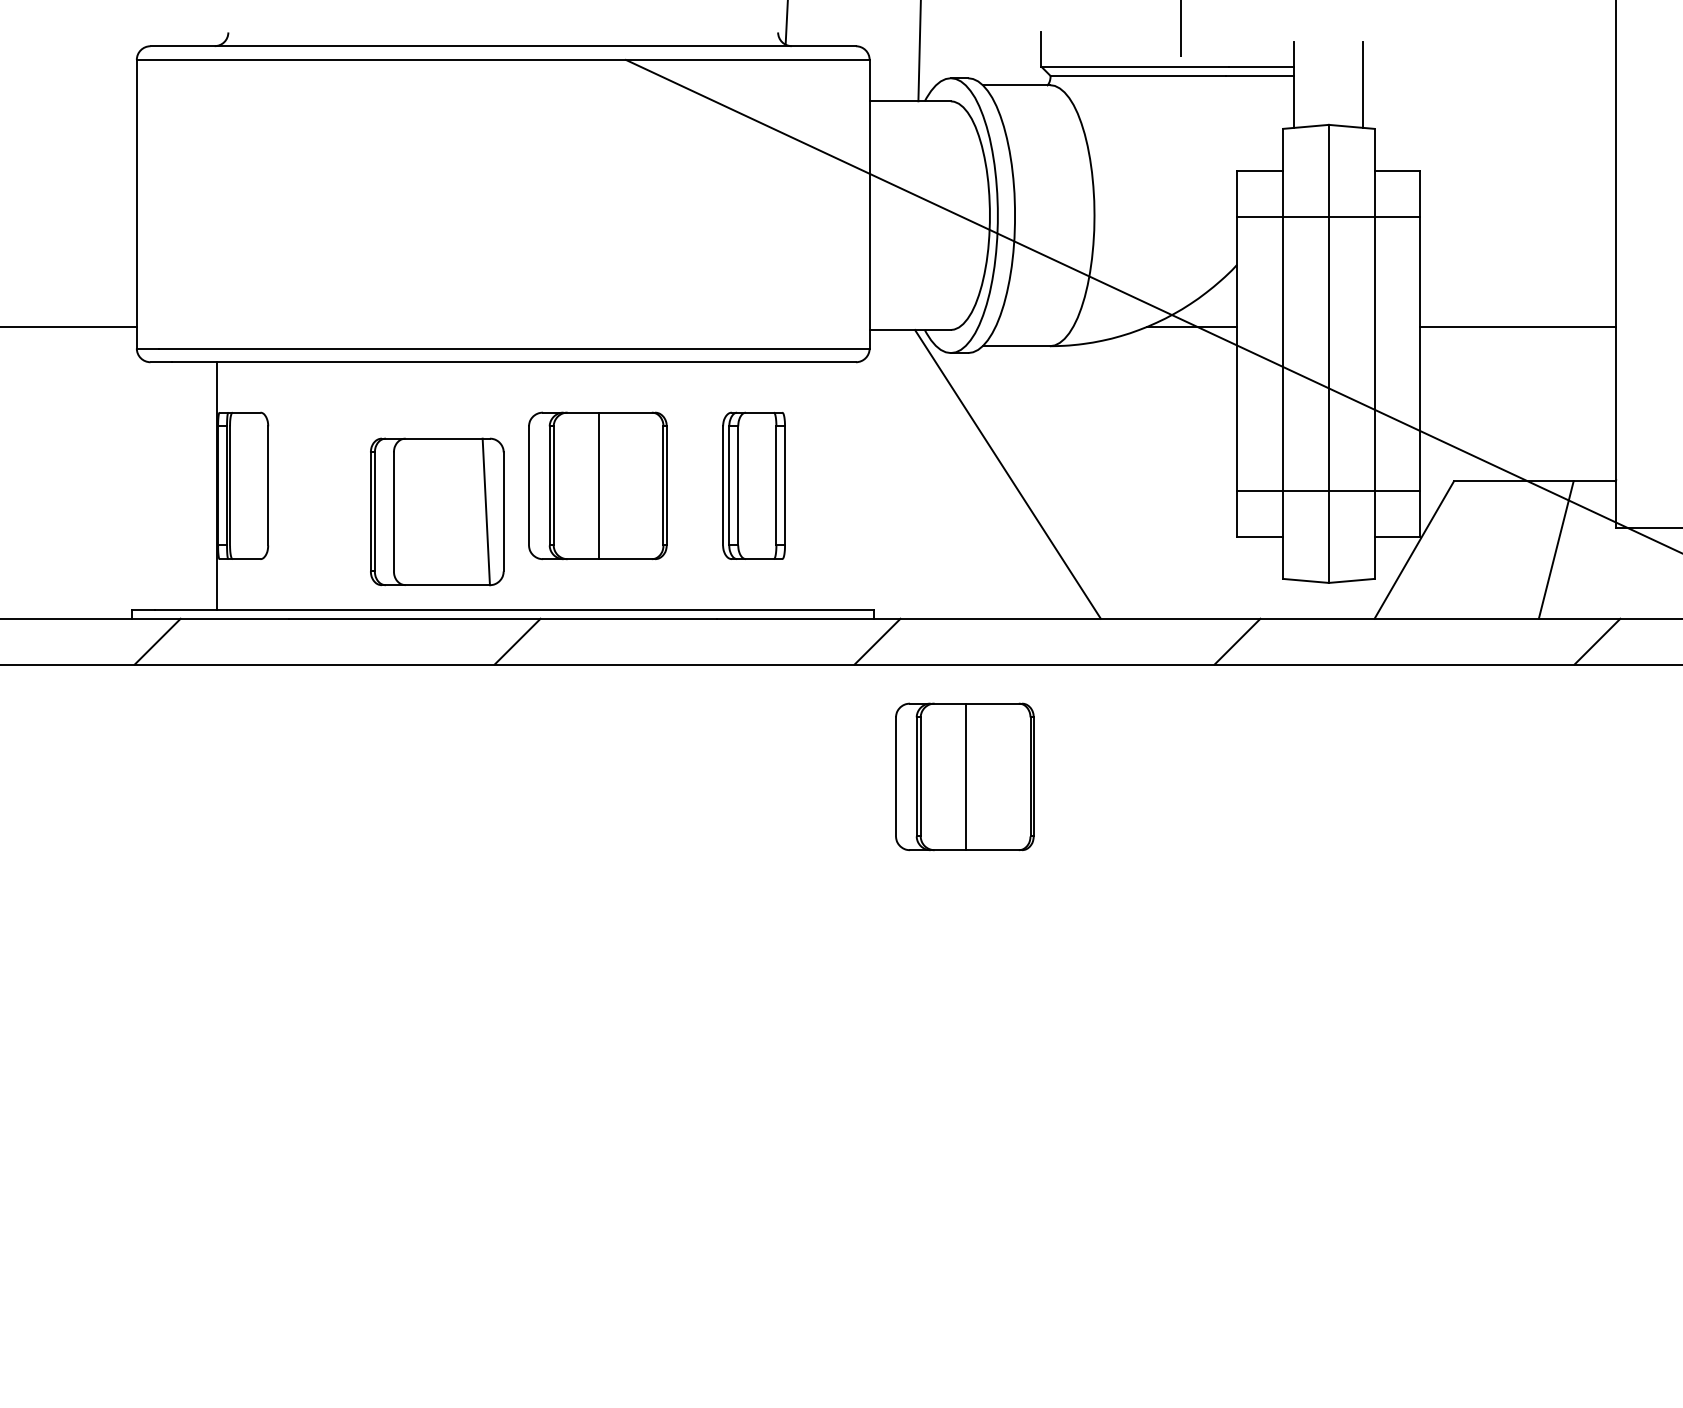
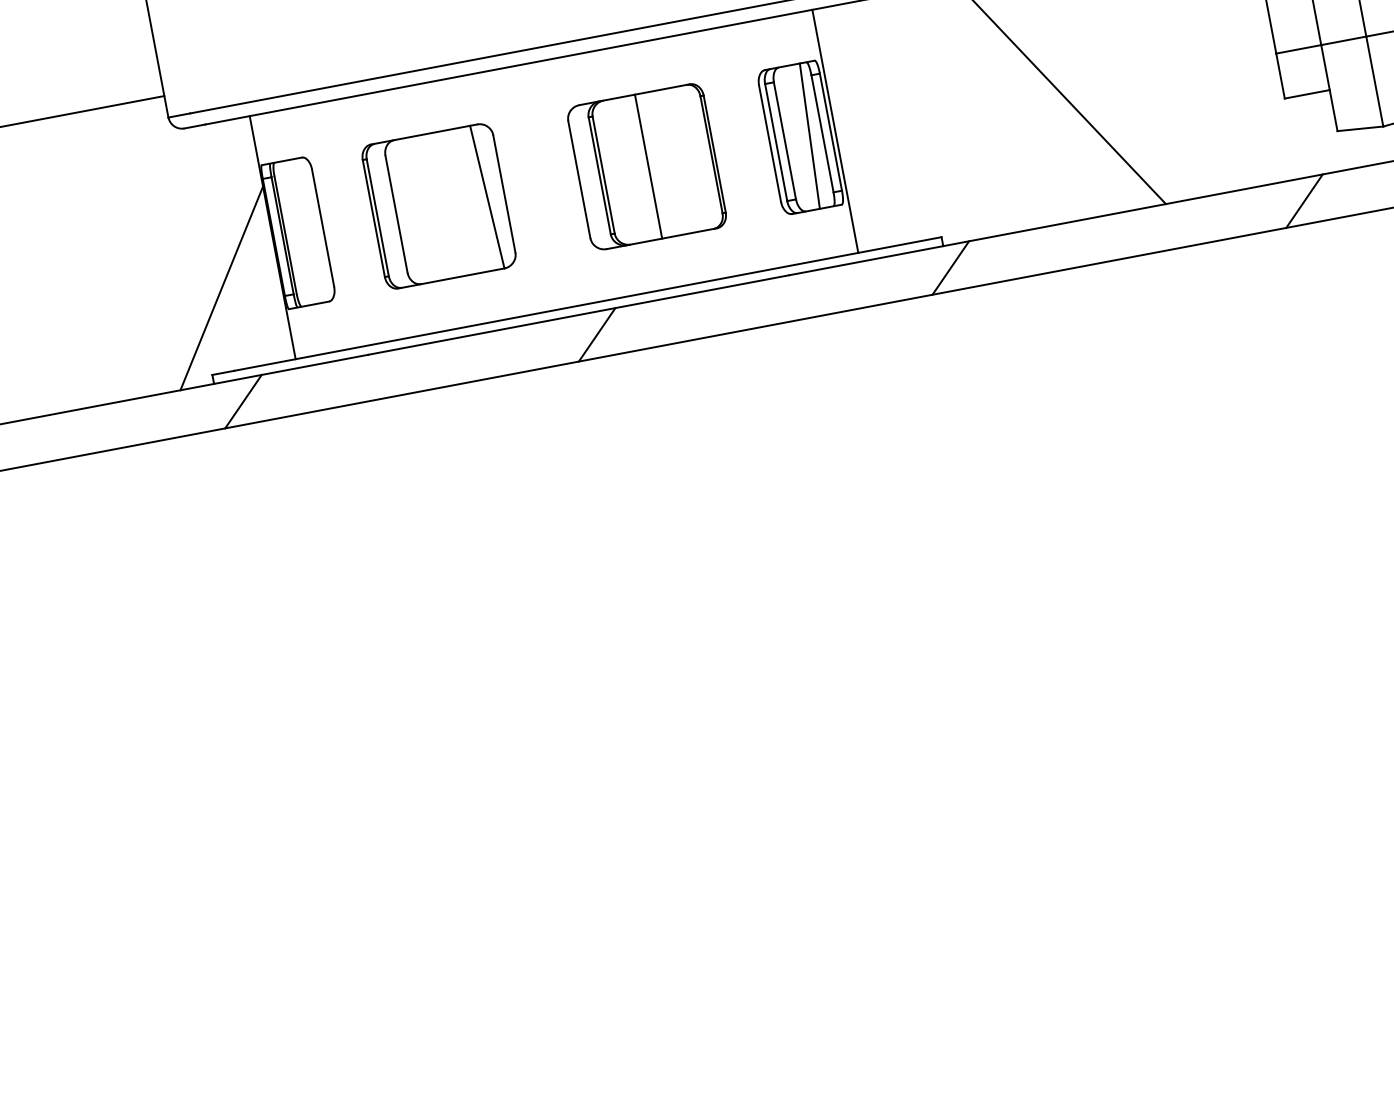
line: (763, 485) -> (809, 135), added
line: (789, 485) -> (835, 130), added
part: (437, 511) -> (439, 205), moved
line: (156, 525) -> (220, 287), added
part: (964, 776) -> (1061, 384), removed

